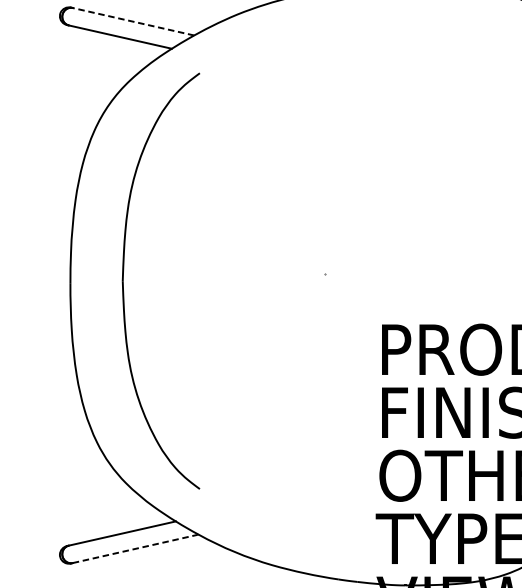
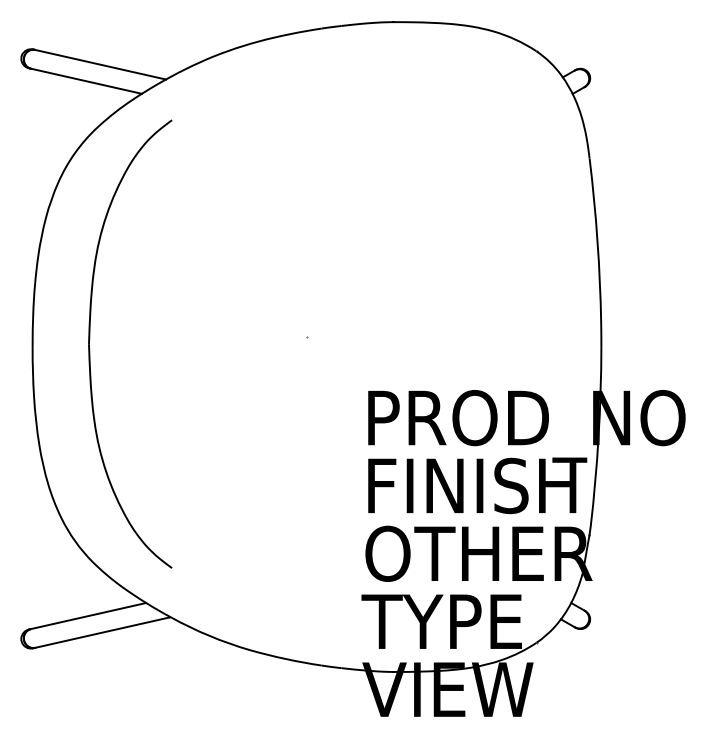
line: (133, 21) -> (100, 64), dashed -> solid
line: (135, 548) -> (102, 632), dashed -> solid

